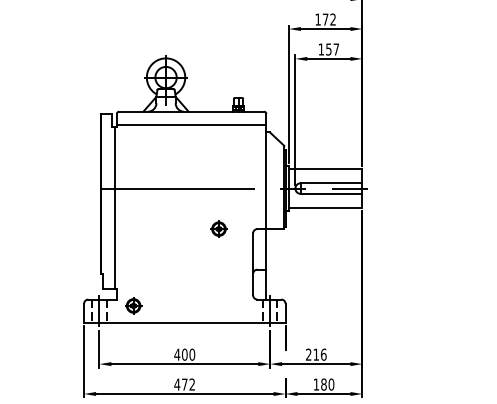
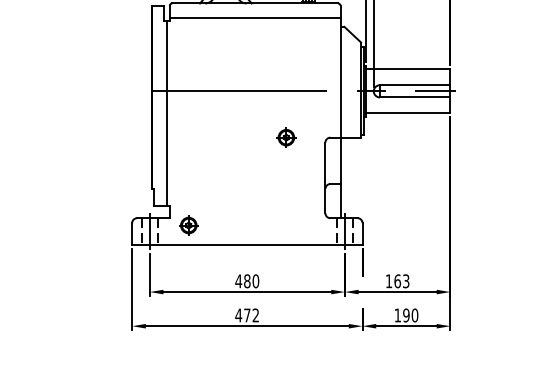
text: (184, 354) -> (246, 281), 400 -> 480
text: (316, 354) -> (397, 281), 216 -> 163
text: (323, 384) -> (405, 315), 180 -> 190

